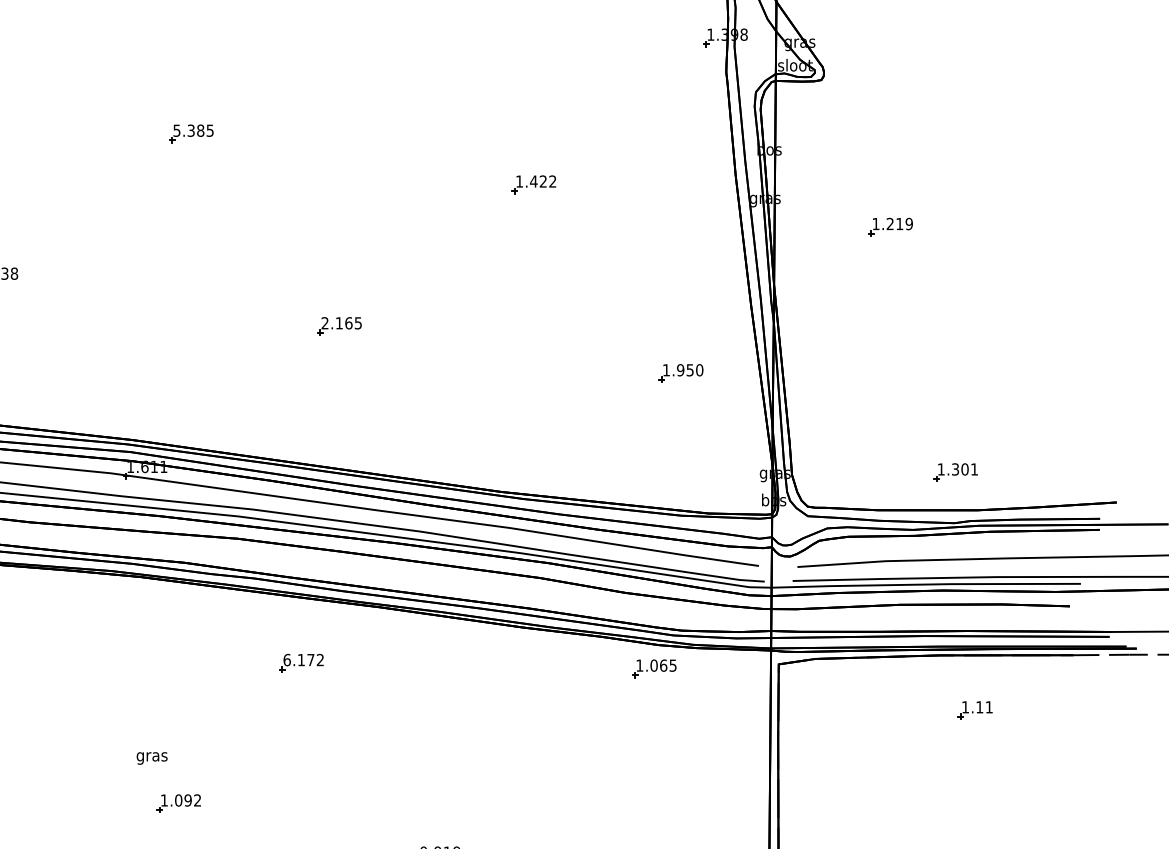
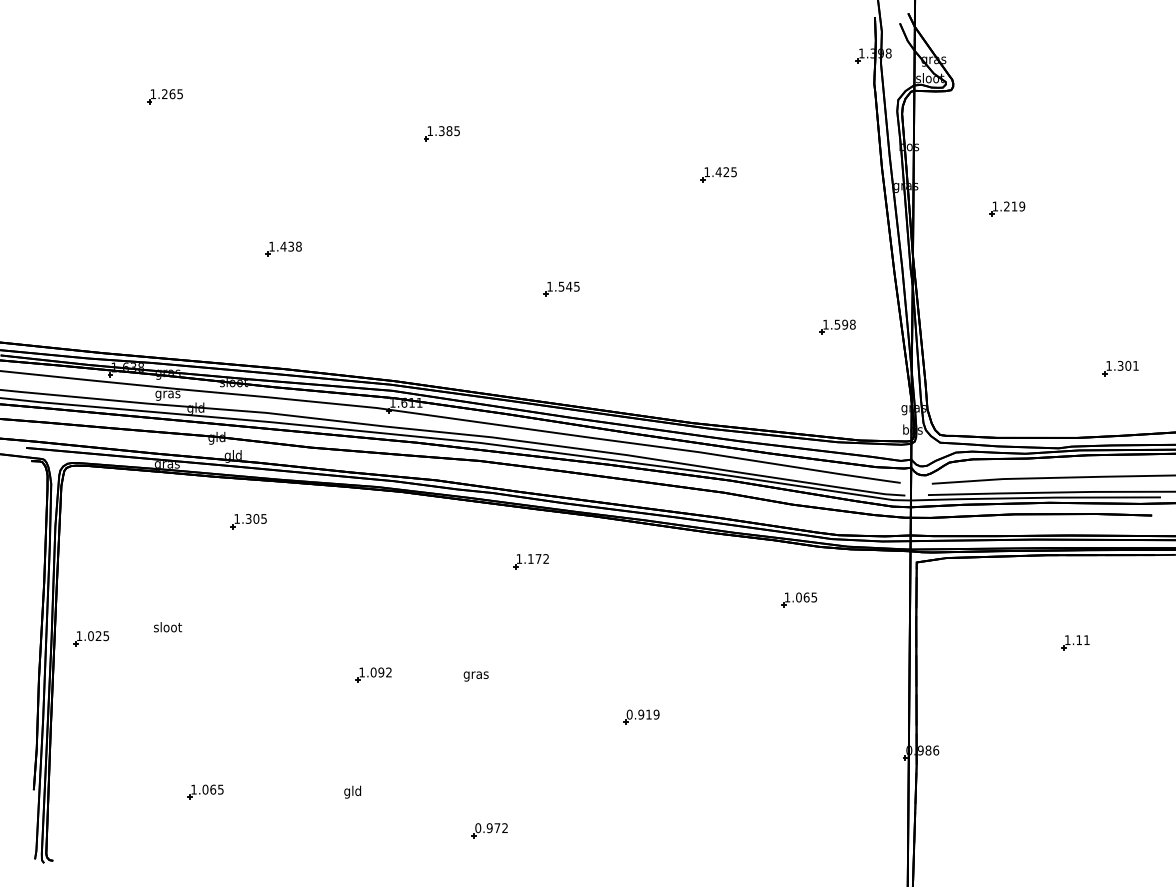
text: (176, 131) -> (429, 131), 5.385 -> 1.385
text: (552, 181) -> (733, 172), 1.422 -> 1.425
text: (336, 322) -> (559, 286), 2.165 -> 1.545
text: (689, 369) -> (844, 324), 1.950 -> 1.598
part: (955, 472) -> (1120, 368), moved
text: (287, 659) -> (519, 558), 6.172 -> 1.172
part: (654, 668) -> (799, 599), moved
part: (975, 710) -> (1075, 642), moved
text: (151, 758) -> (475, 676), moved
part: (178, 802) -> (373, 674), moved

